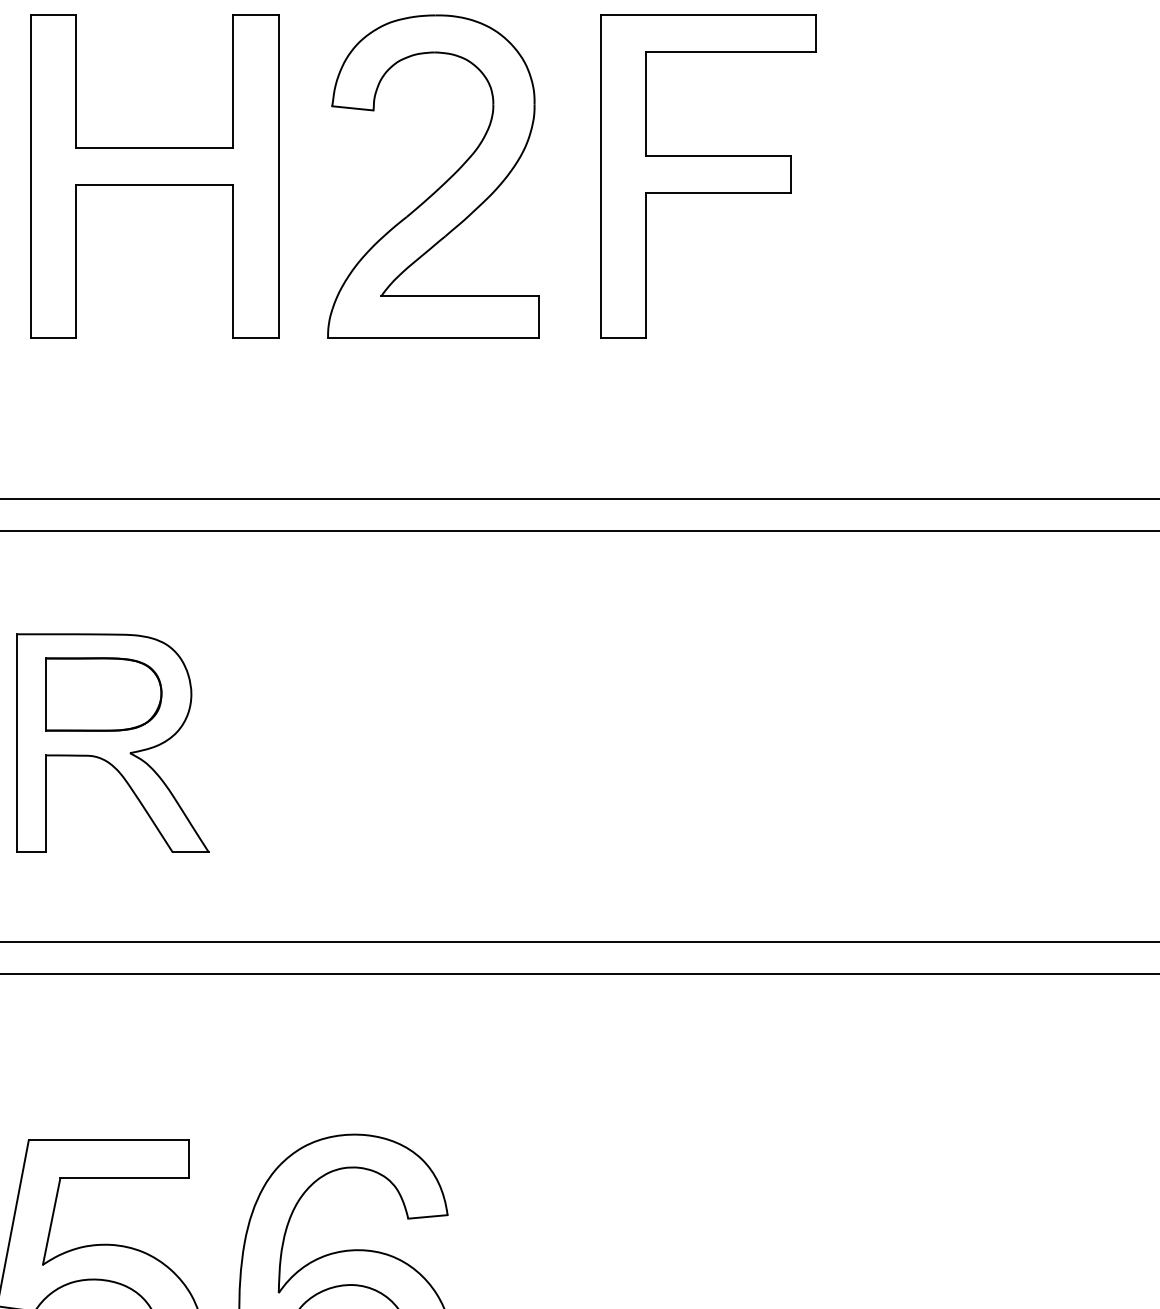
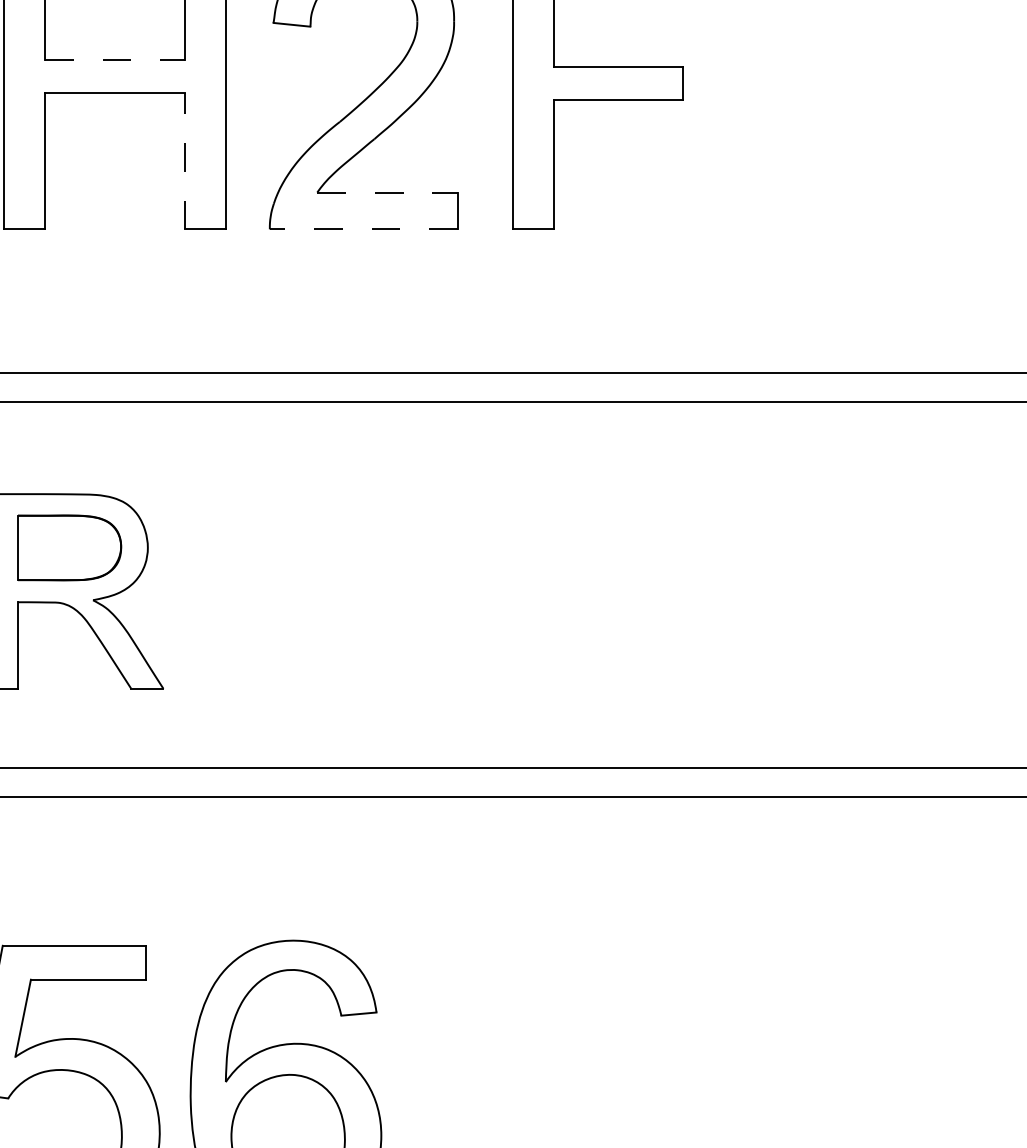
line: (154, 147) -> (114, 59), solid -> dashed
line: (233, 261) -> (185, 161), solid -> dashed
line: (459, 296) -> (387, 192), solid -> dashed
line: (432, 337) -> (363, 229), solid -> dashed

